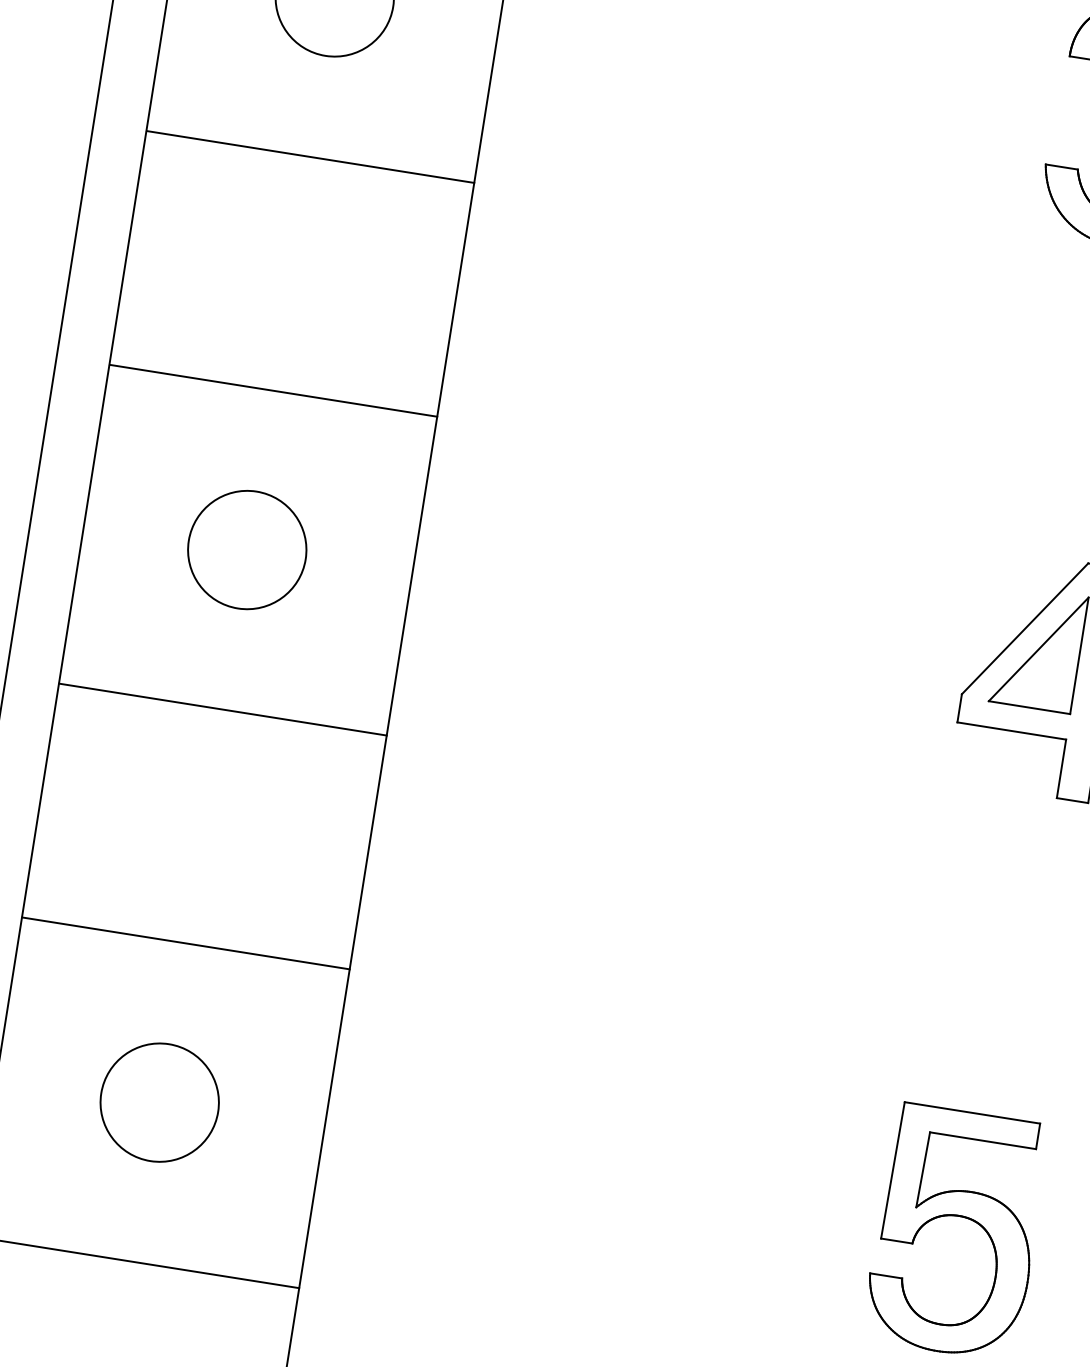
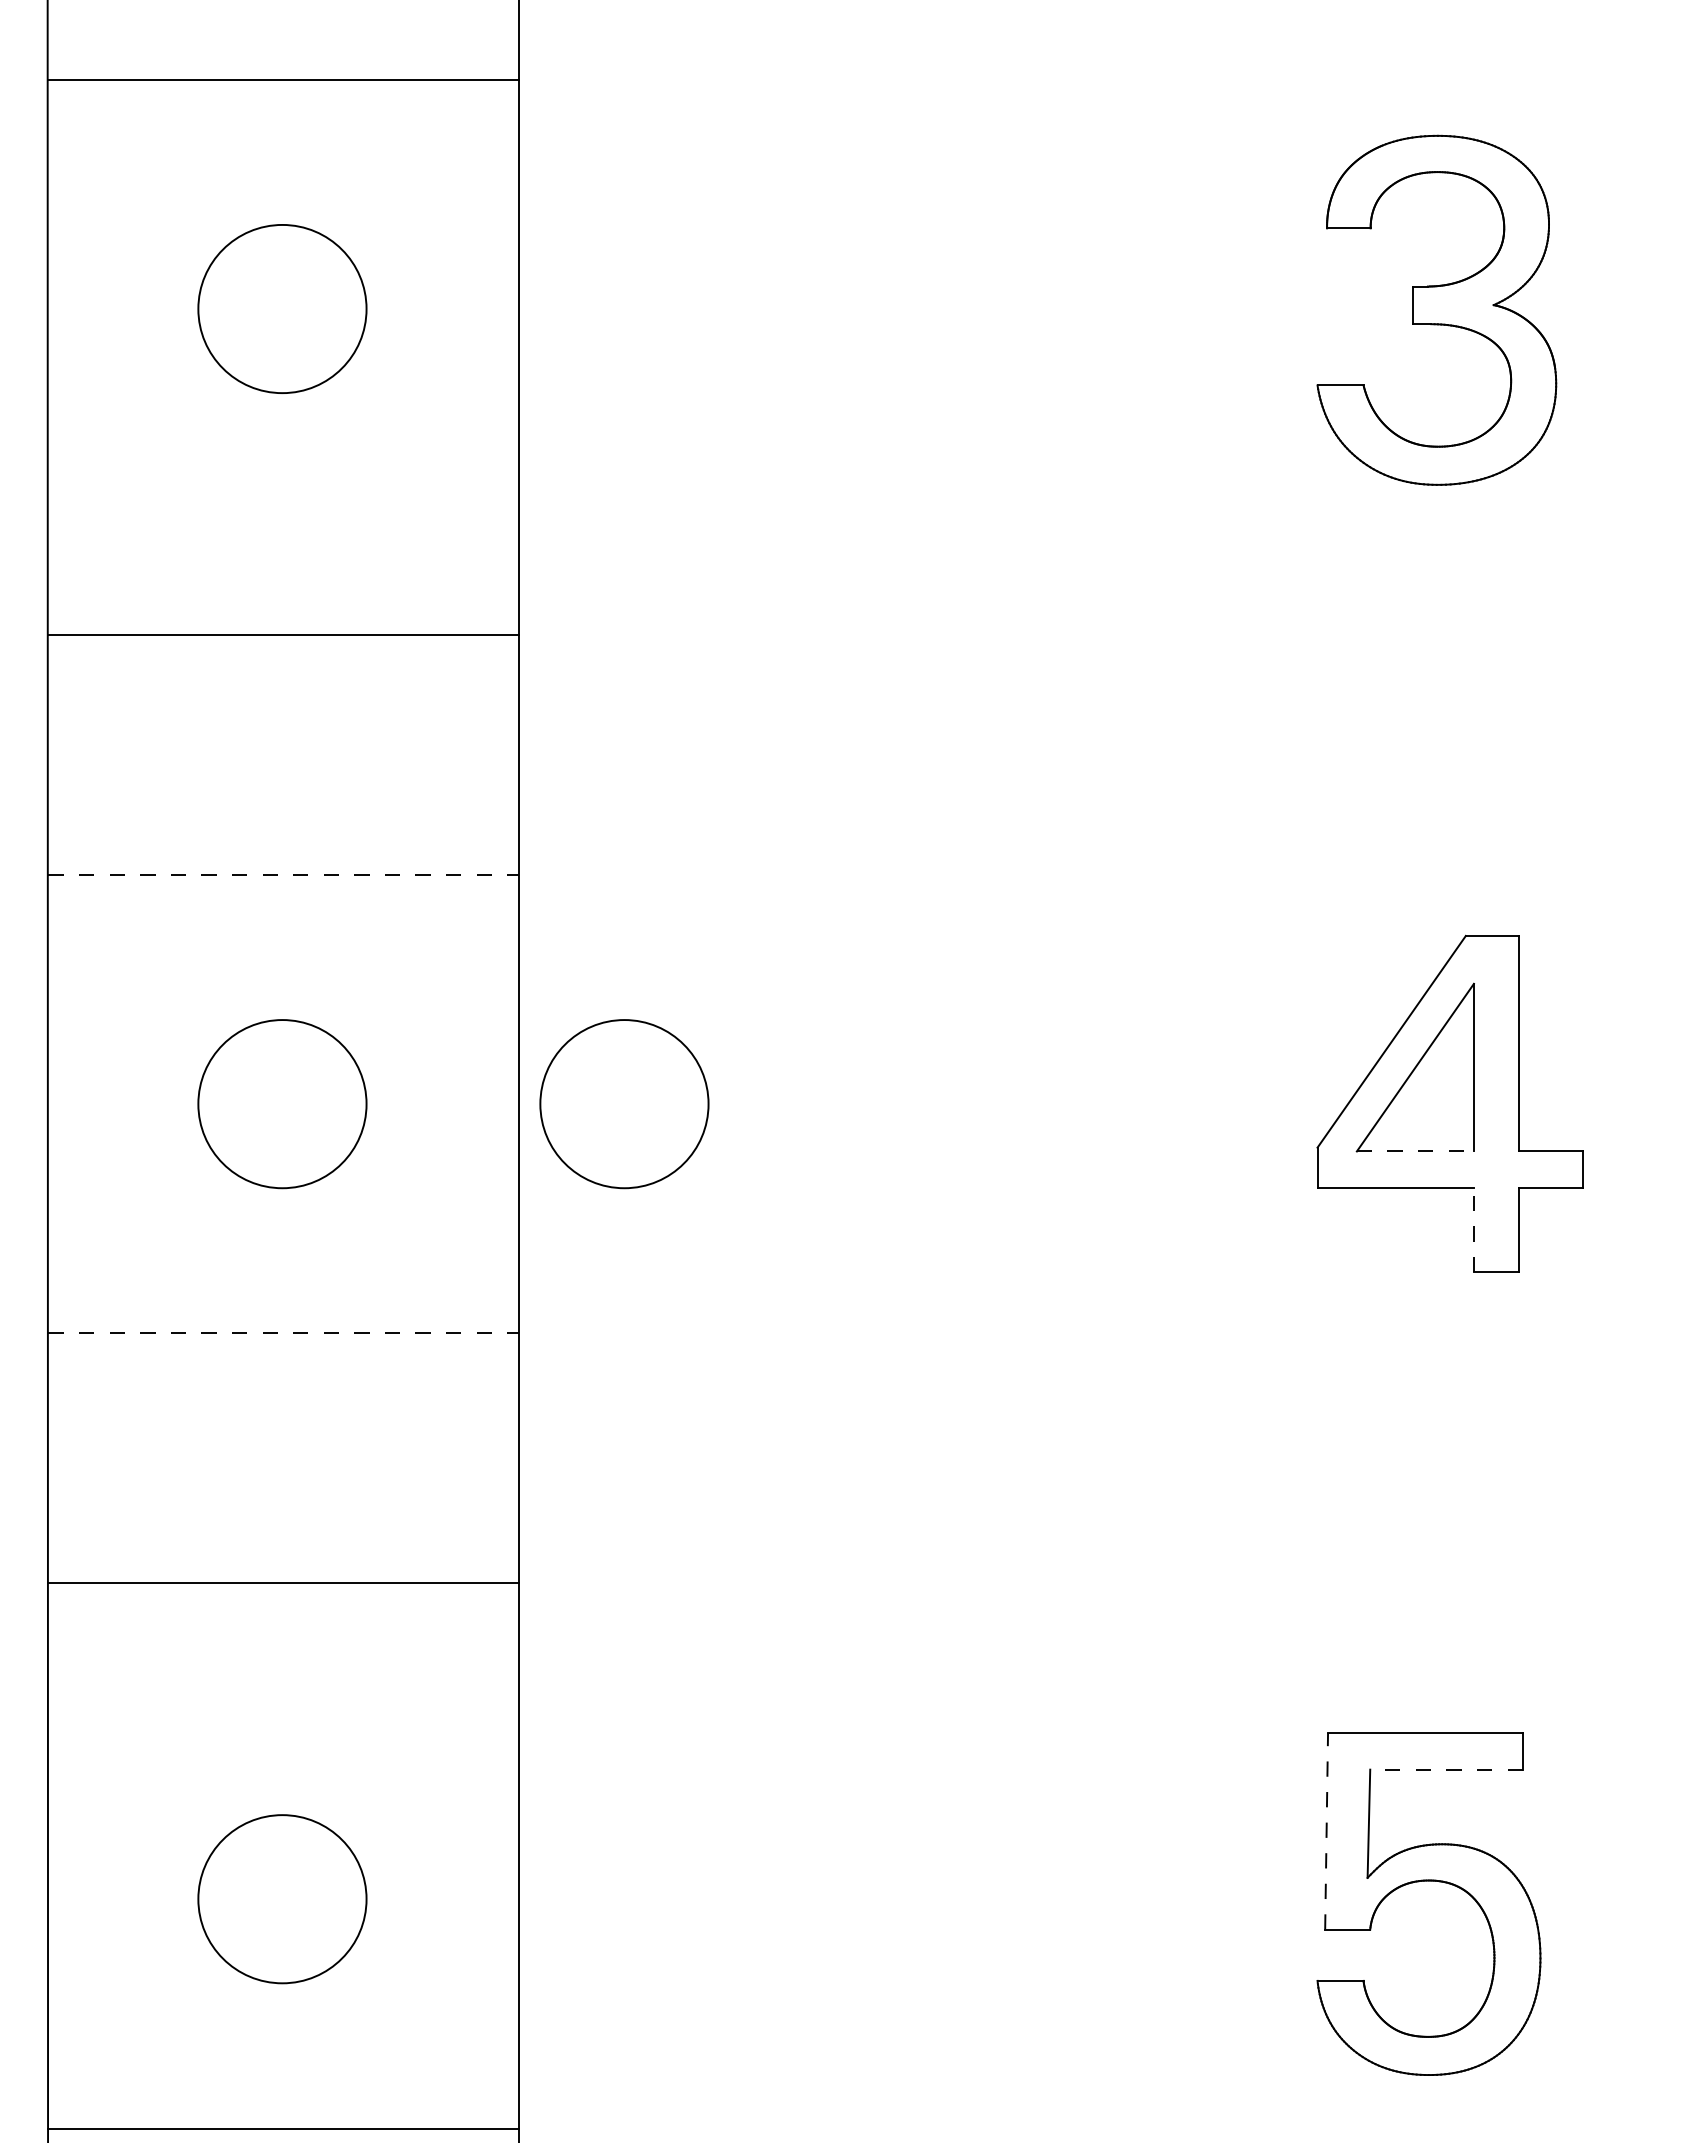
line: (310, 157) -> (283, 635), moved
line: (273, 390) -> (284, 874), solid -> dashed
circle: (484, 587) -> (624, 1104), added
line: (1029, 707) -> (1415, 1151), solid -> dashed
line: (223, 709) -> (284, 1333), solid -> dashed
line: (1061, 768) -> (1473, 1229), solid -> dashed
line: (185, 943) -> (283, 1582), moved
line: (983, 1140) -> (1446, 1769), solid -> dashed
line: (892, 1169) -> (1326, 1830), solid -> dashed

